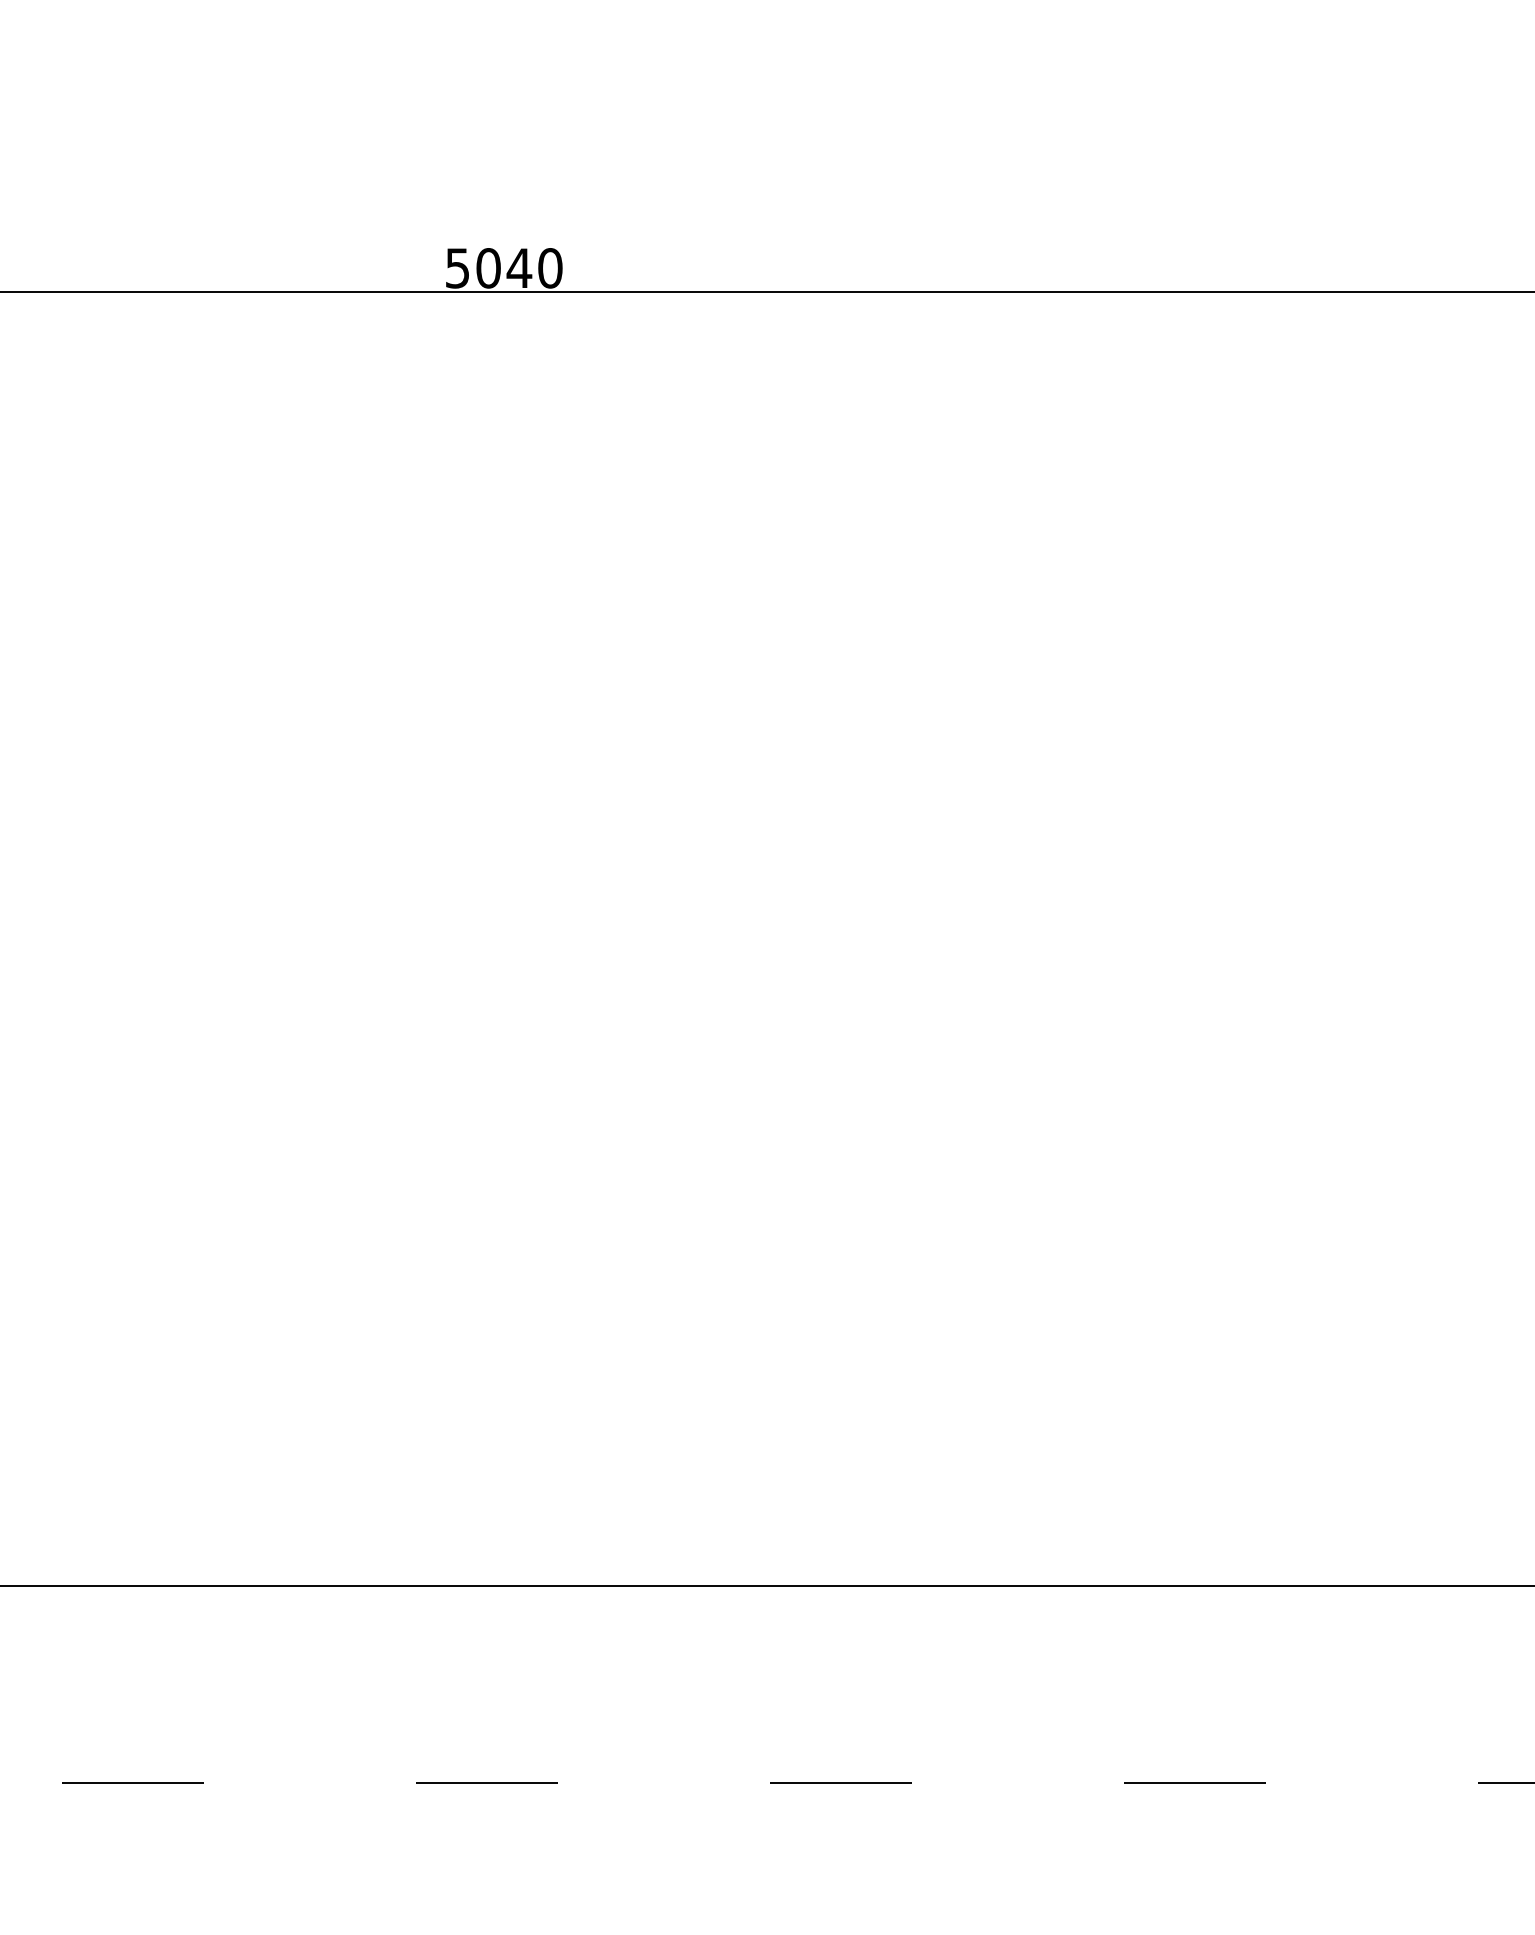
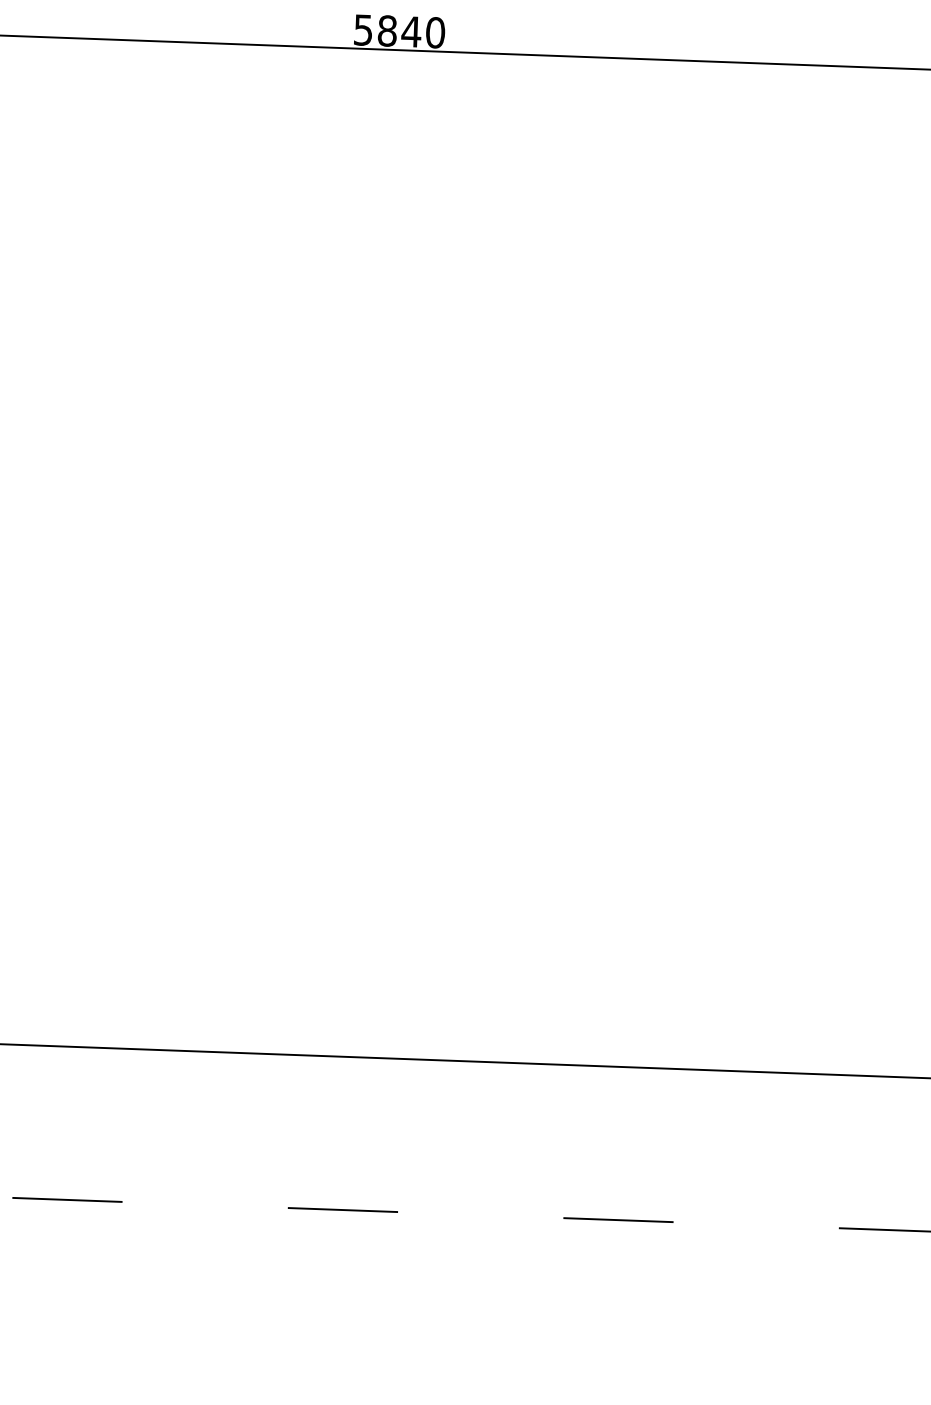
text: (488, 268) -> (387, 31), 5040 -> 5840

